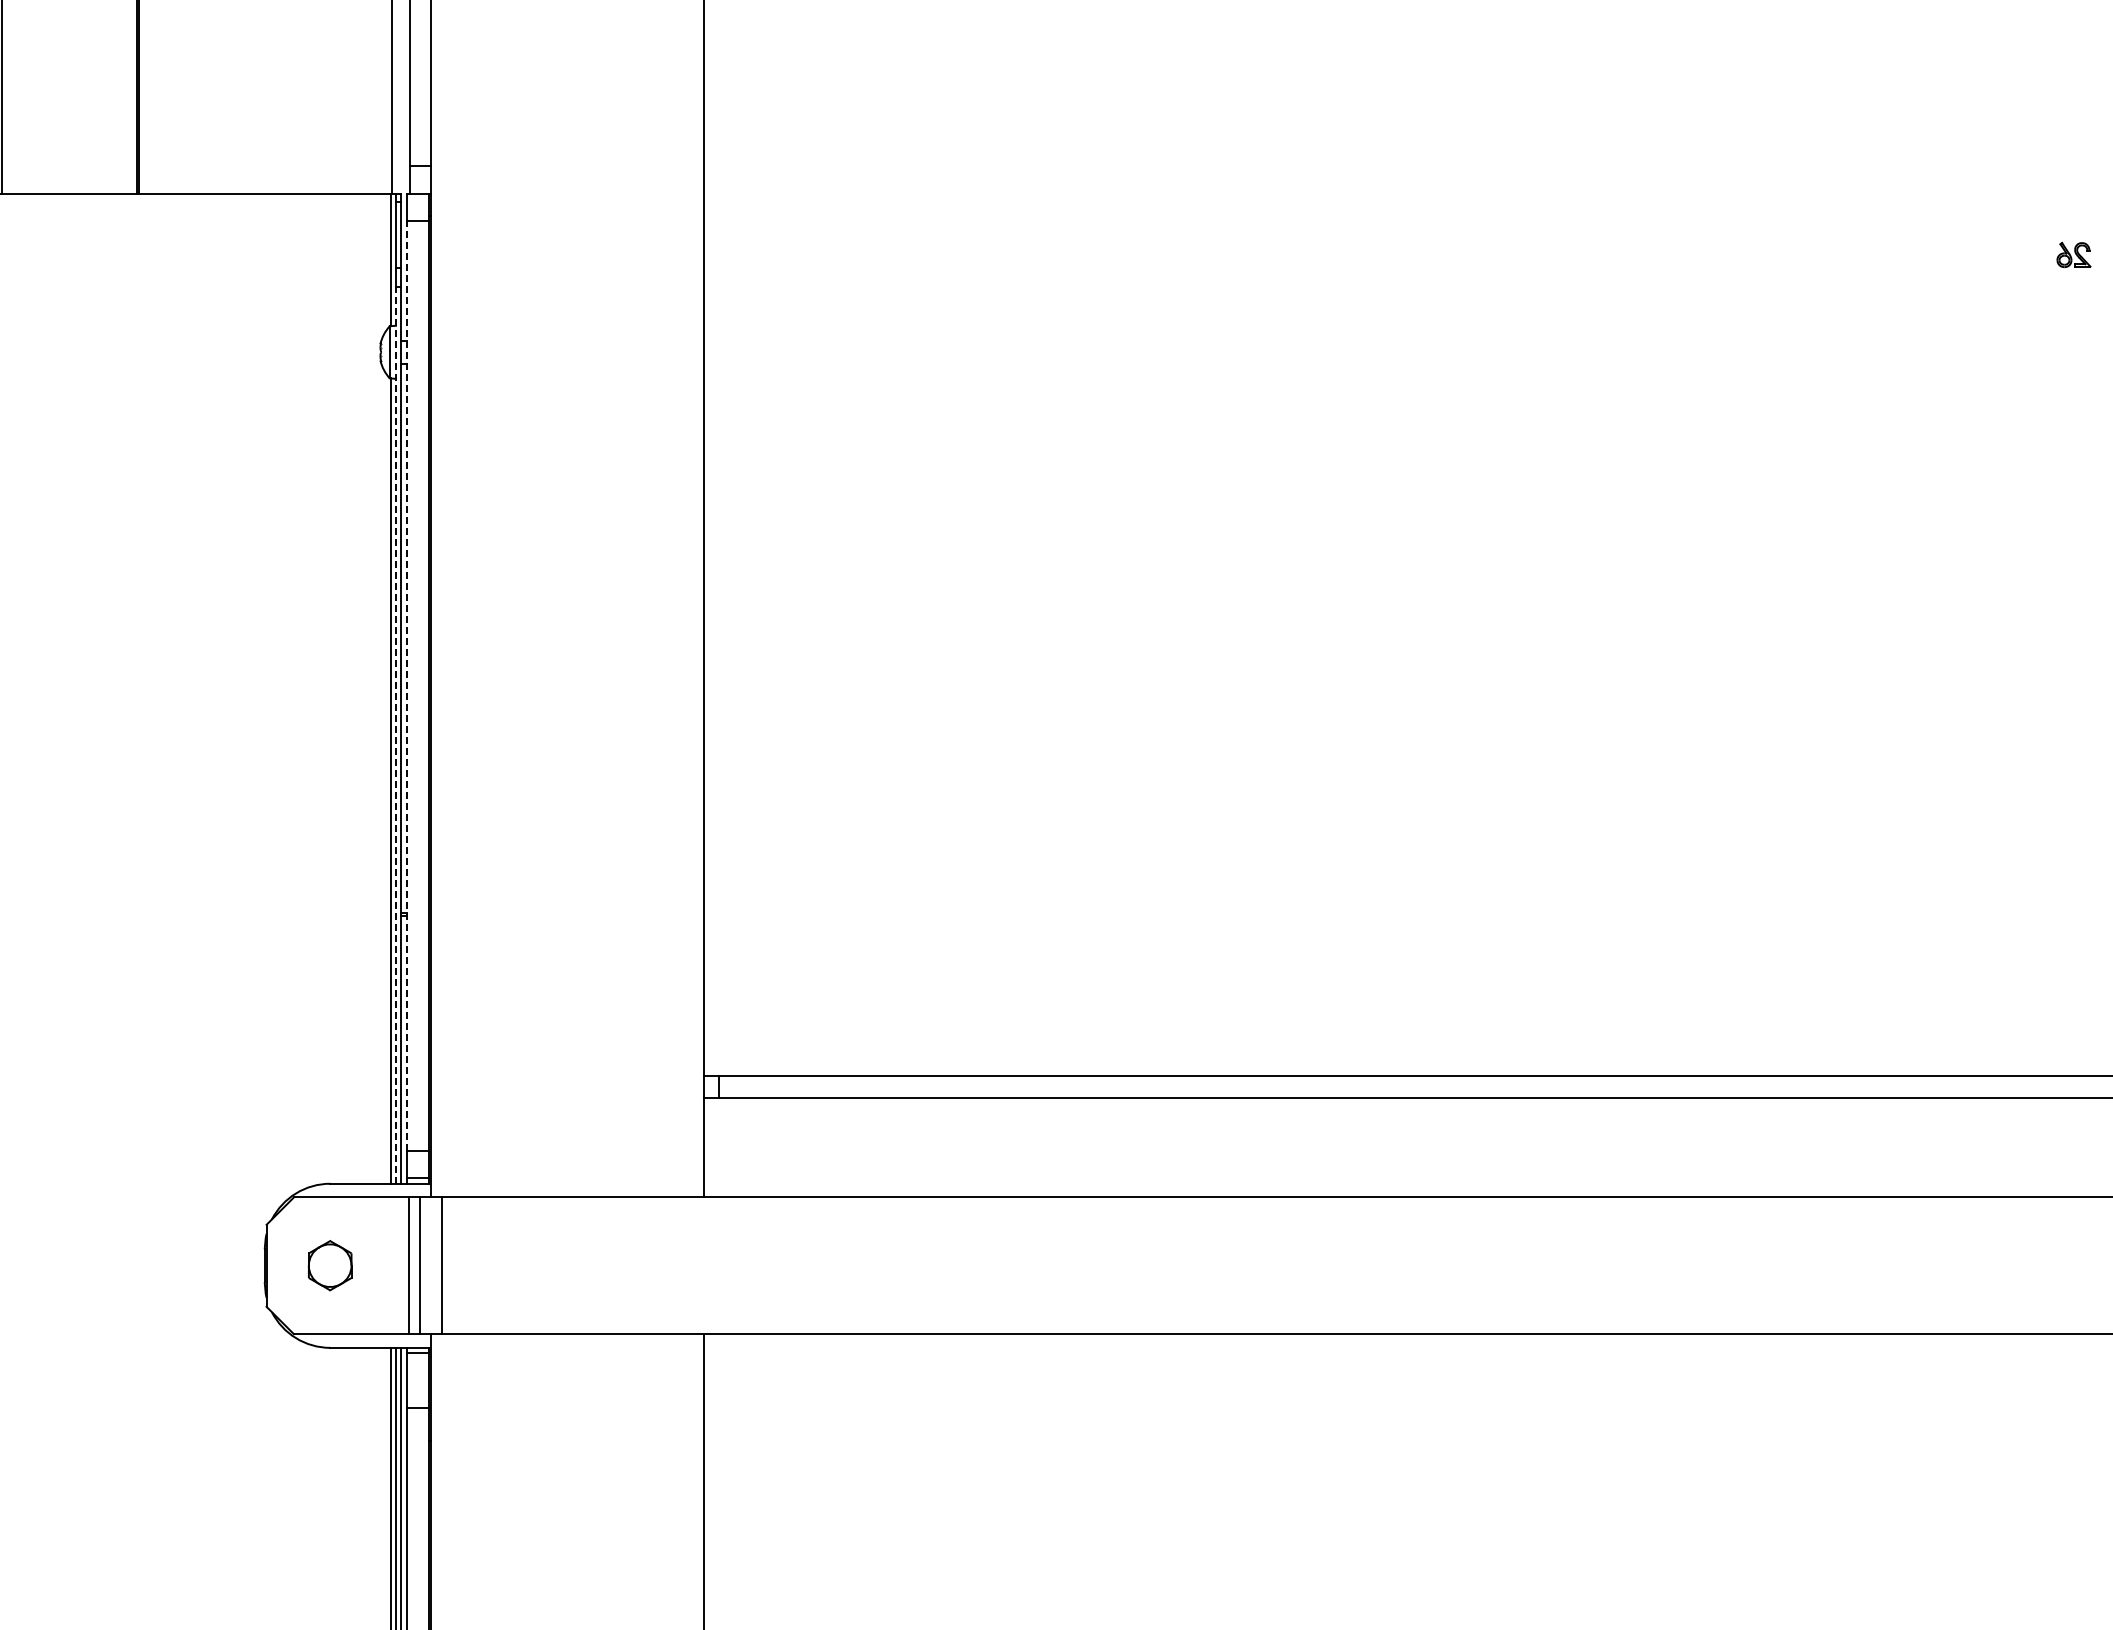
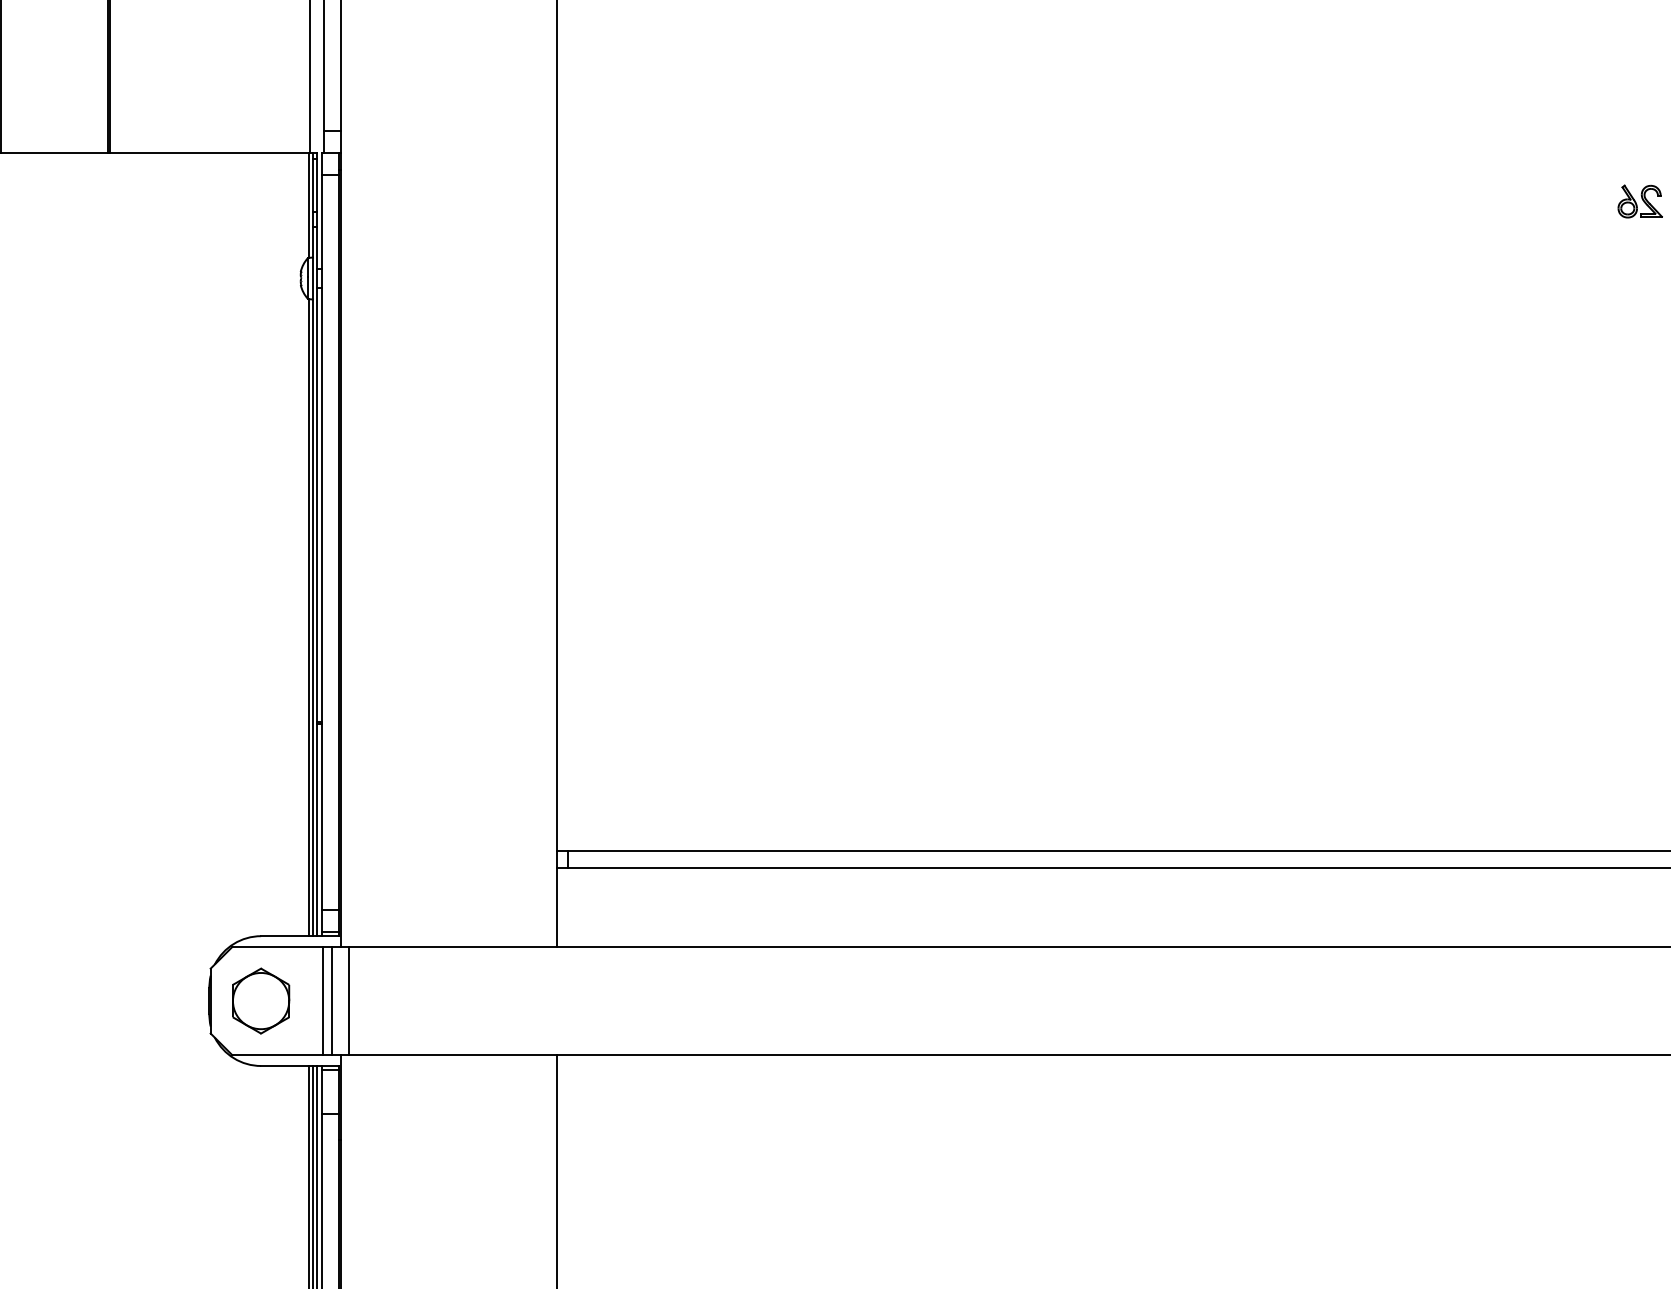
part: (2073, 254) -> (1639, 201), size x1.67
line: (406, 685) -> (321, 542), dashed -> solid
line: (395, 734) -> (312, 580), dashed -> solid
part: (329, 1265) -> (260, 1000), size x1.67

